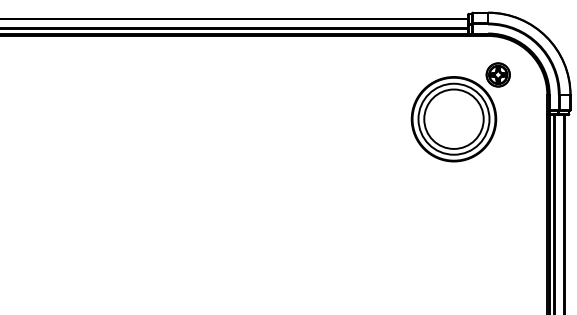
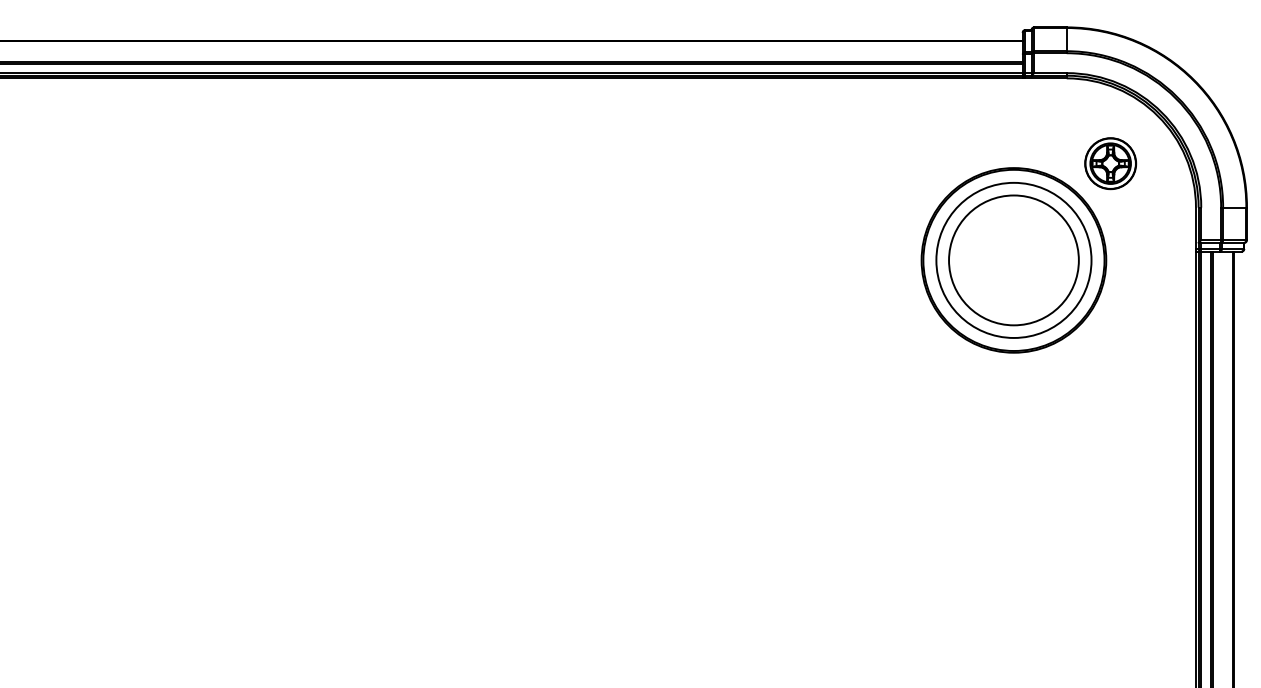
part: (460, 112) -> (1028, 245), moved

